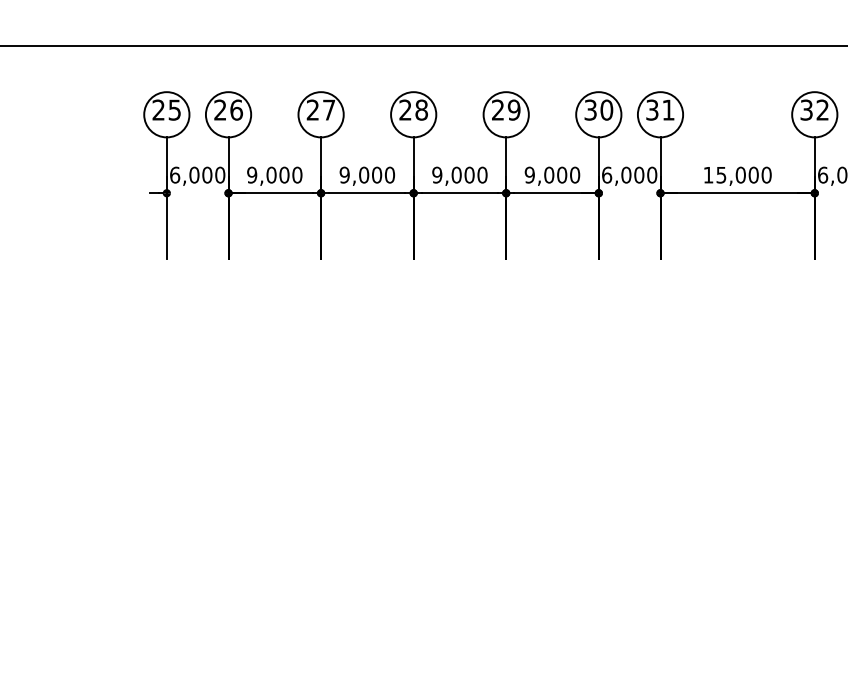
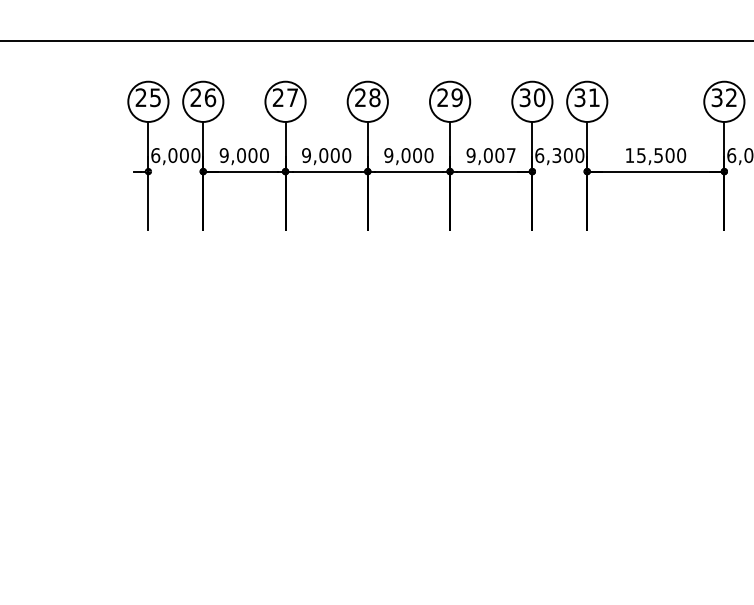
text: (575, 174) -> (511, 154), 9,000 -> 9,007
text: (626, 174) -> (557, 154), 6,000 -> 6,300
text: (740, 174) -> (658, 154), 15,000 -> 15,500

